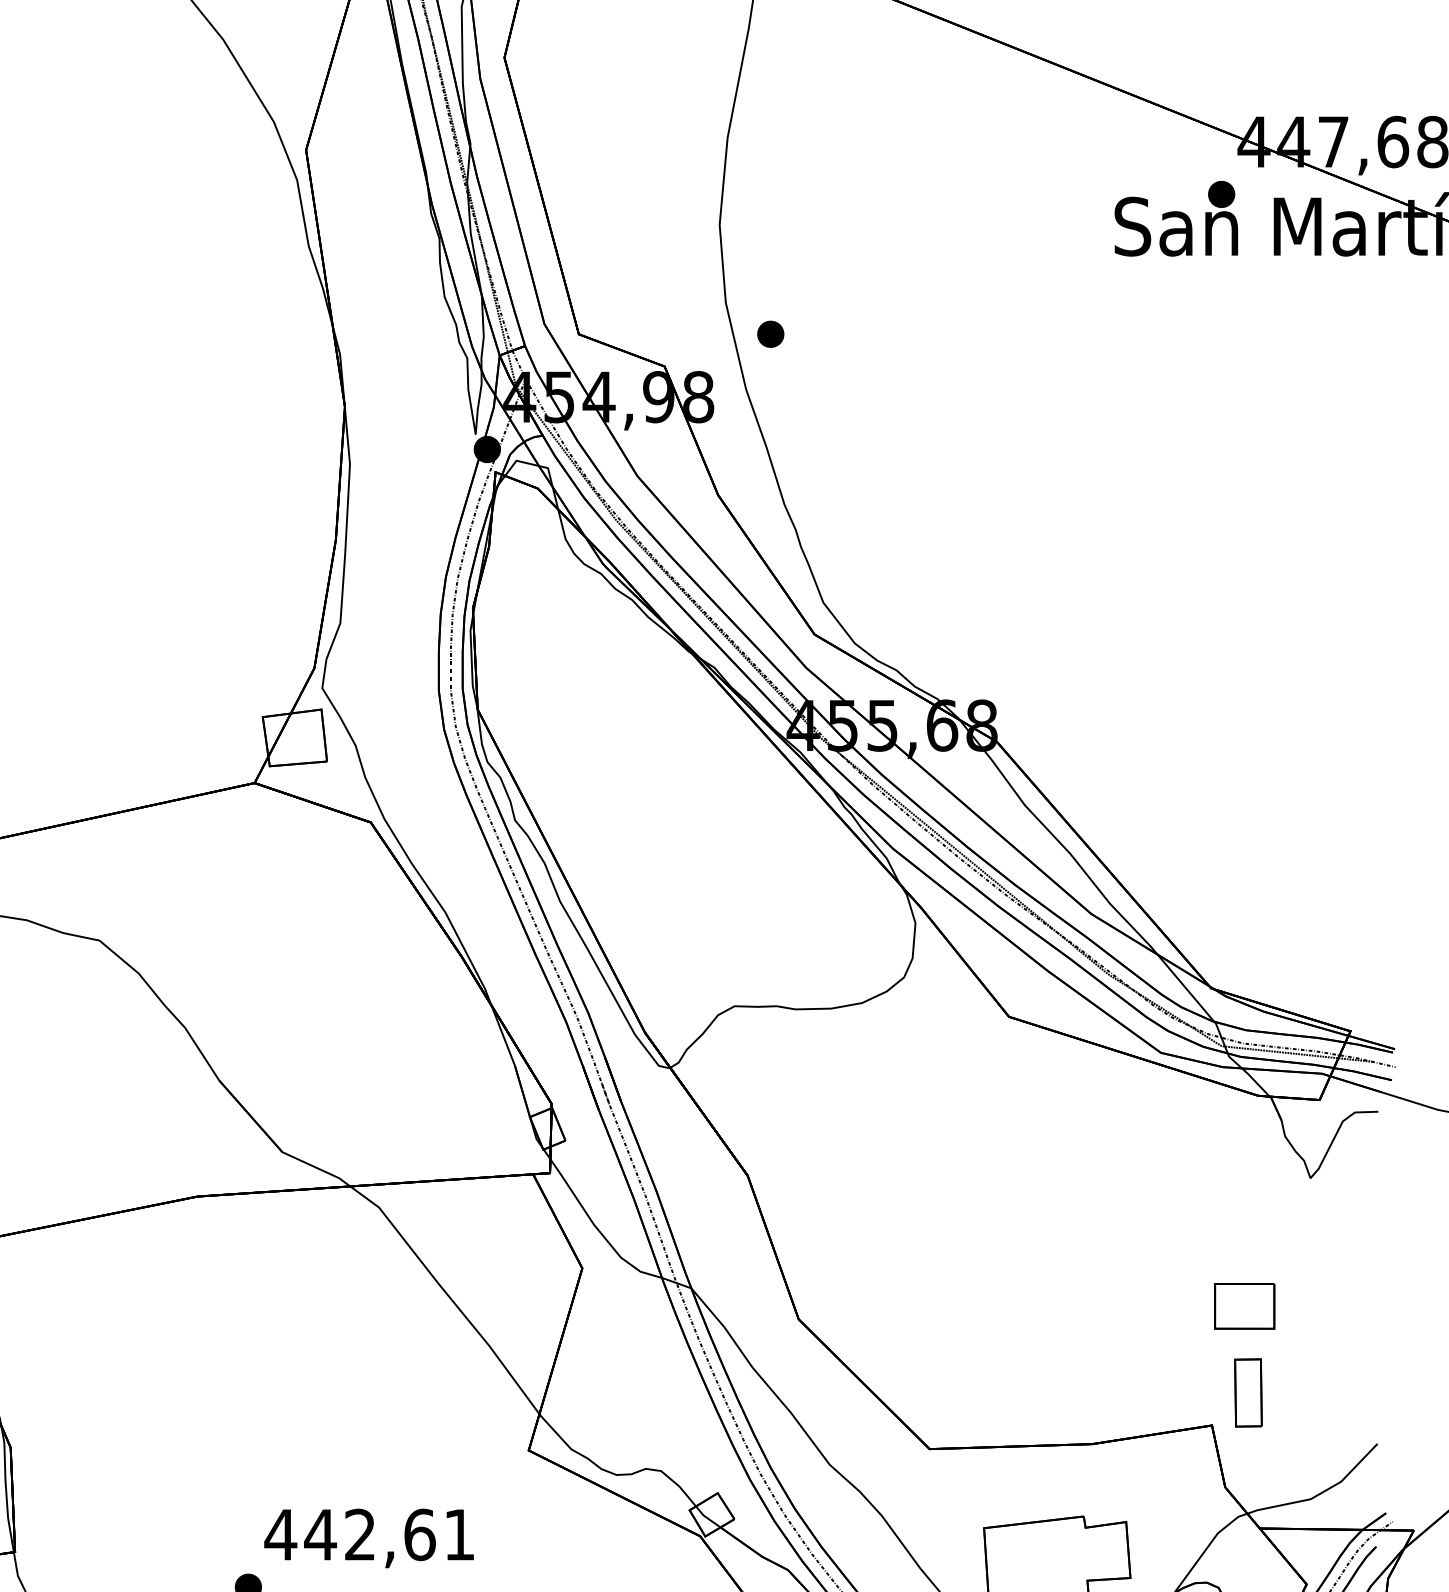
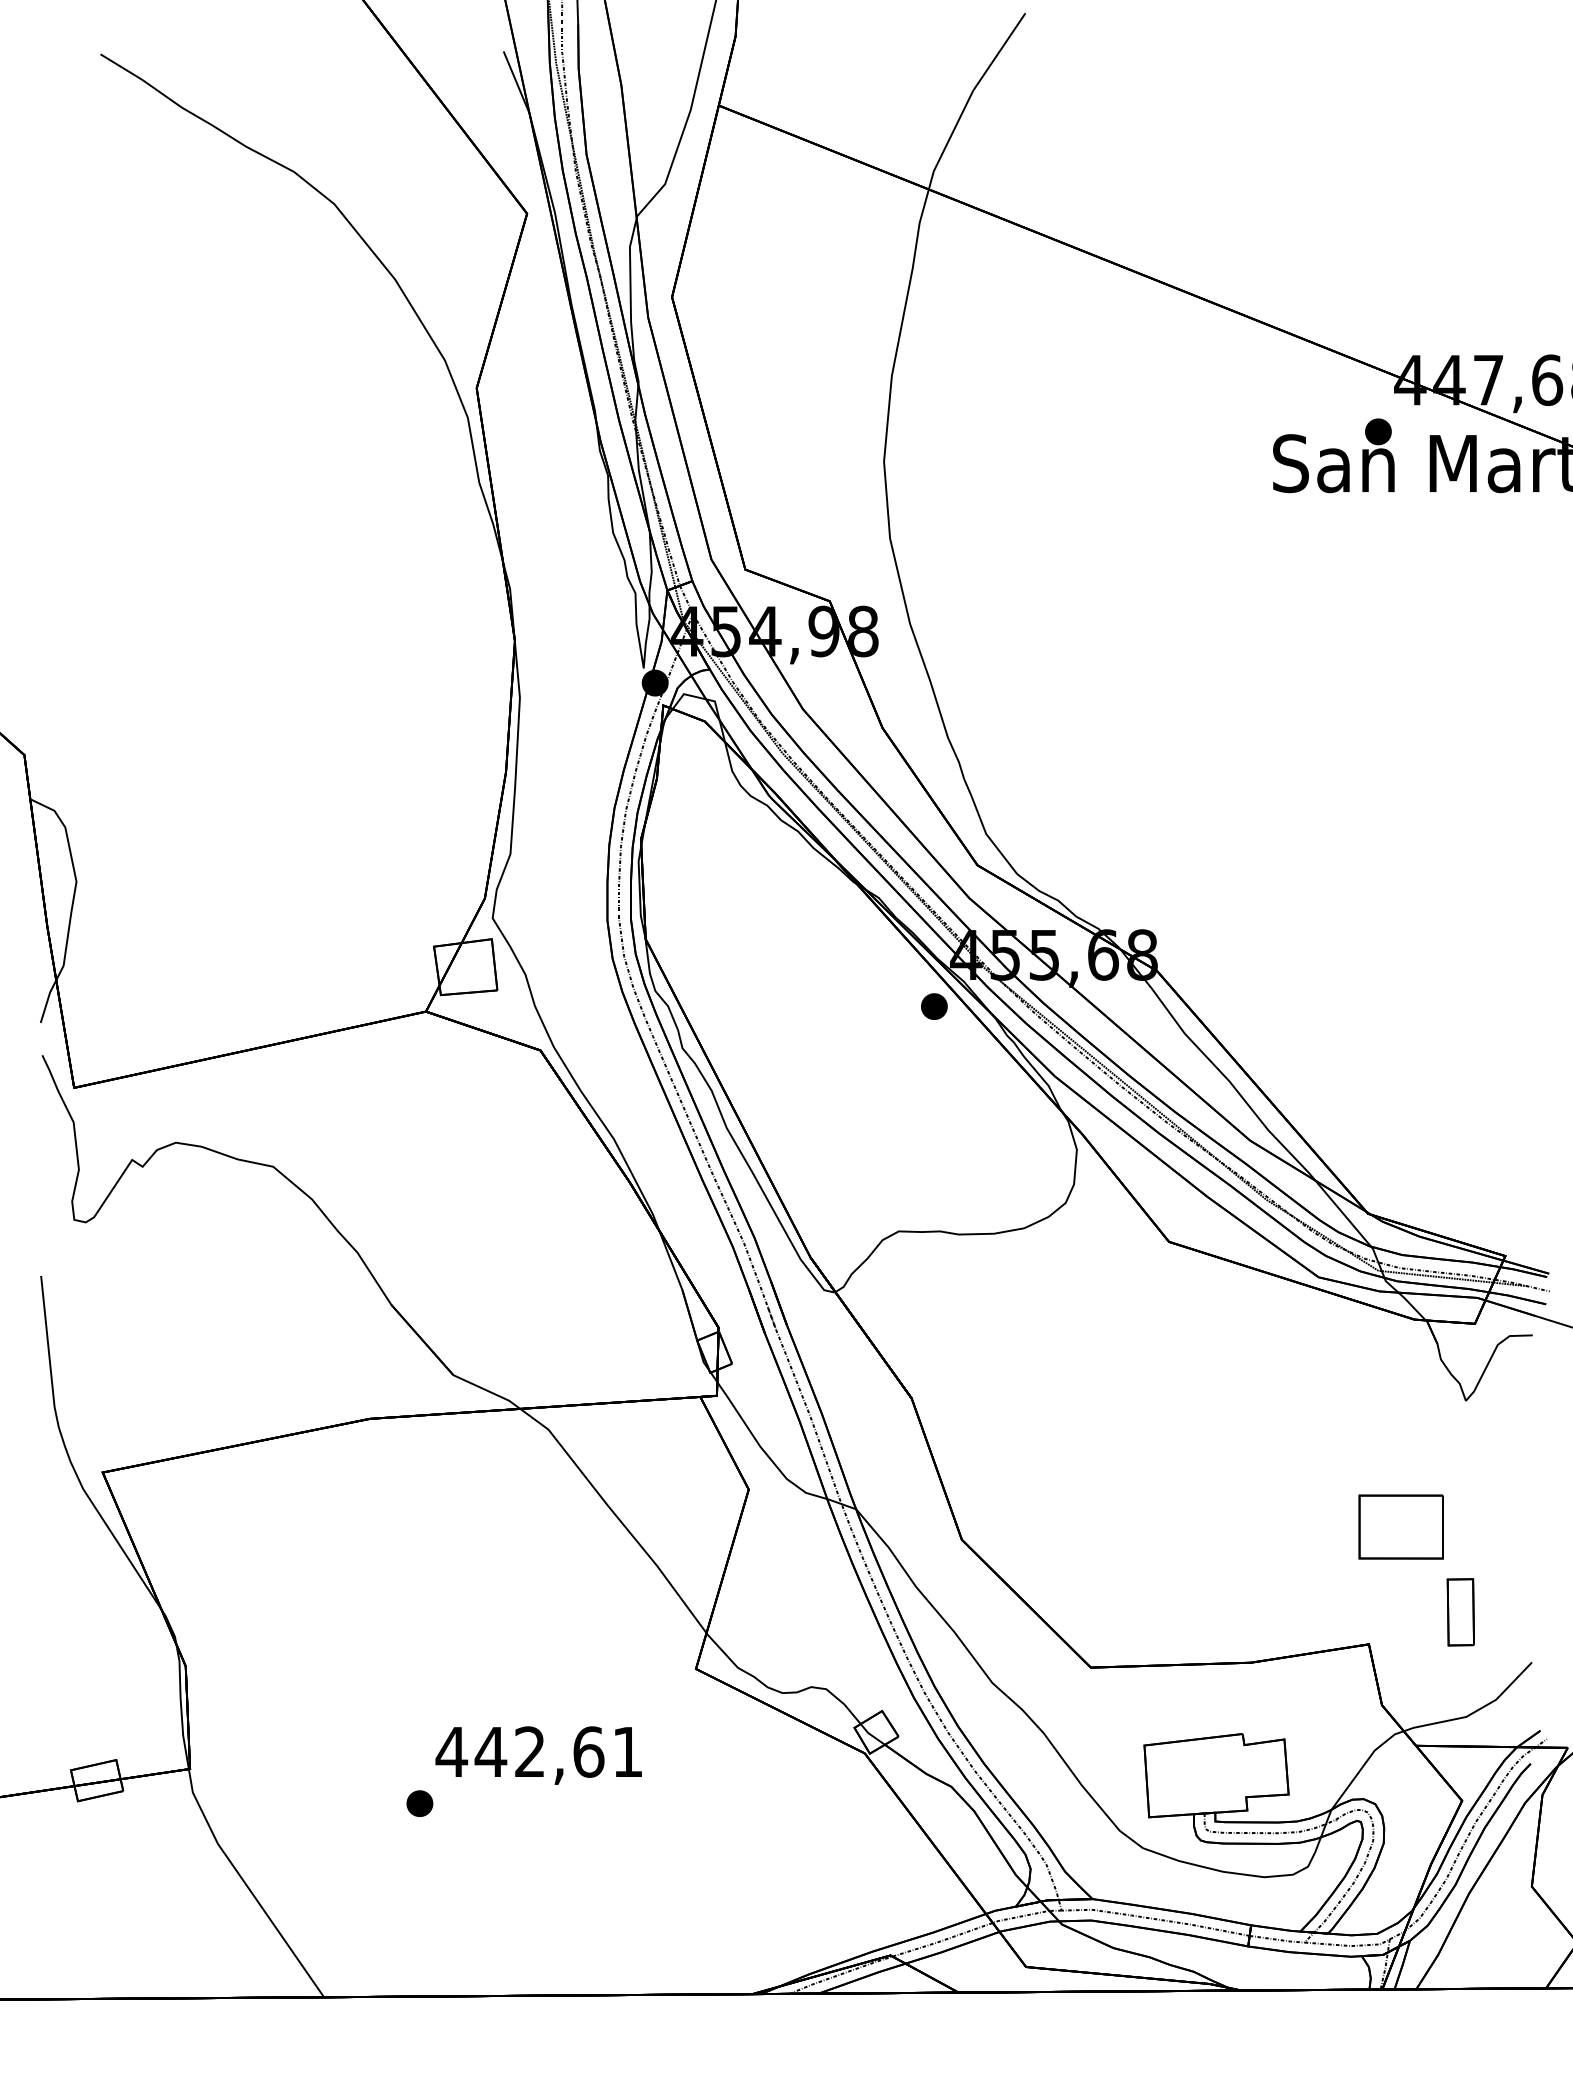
part: (770, 334) -> (934, 1006), moved
part: (1244, 1305) -> (1400, 1526), size x1.43
part: (1248, 1393) -> (1460, 1612), moved

